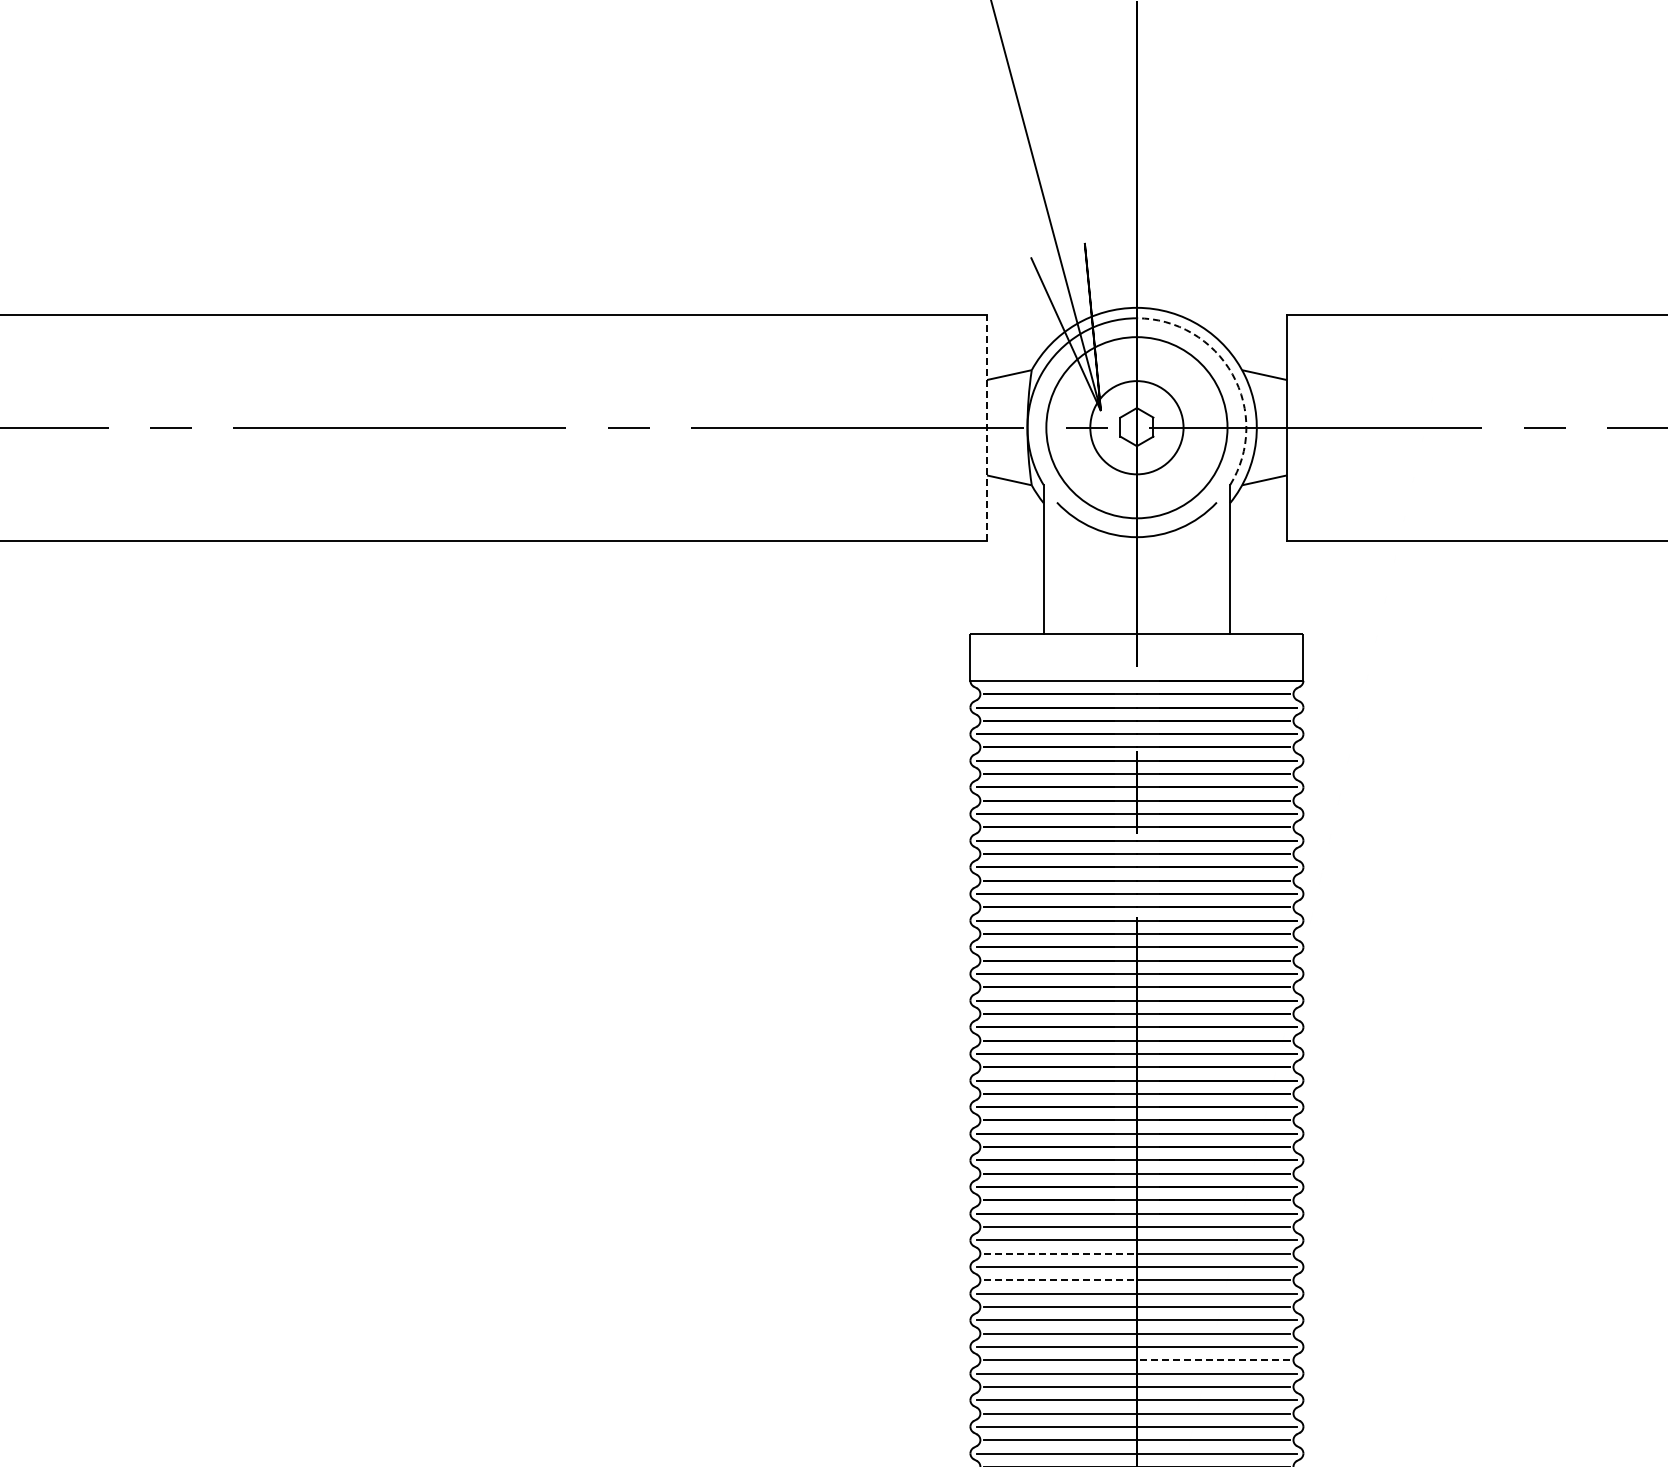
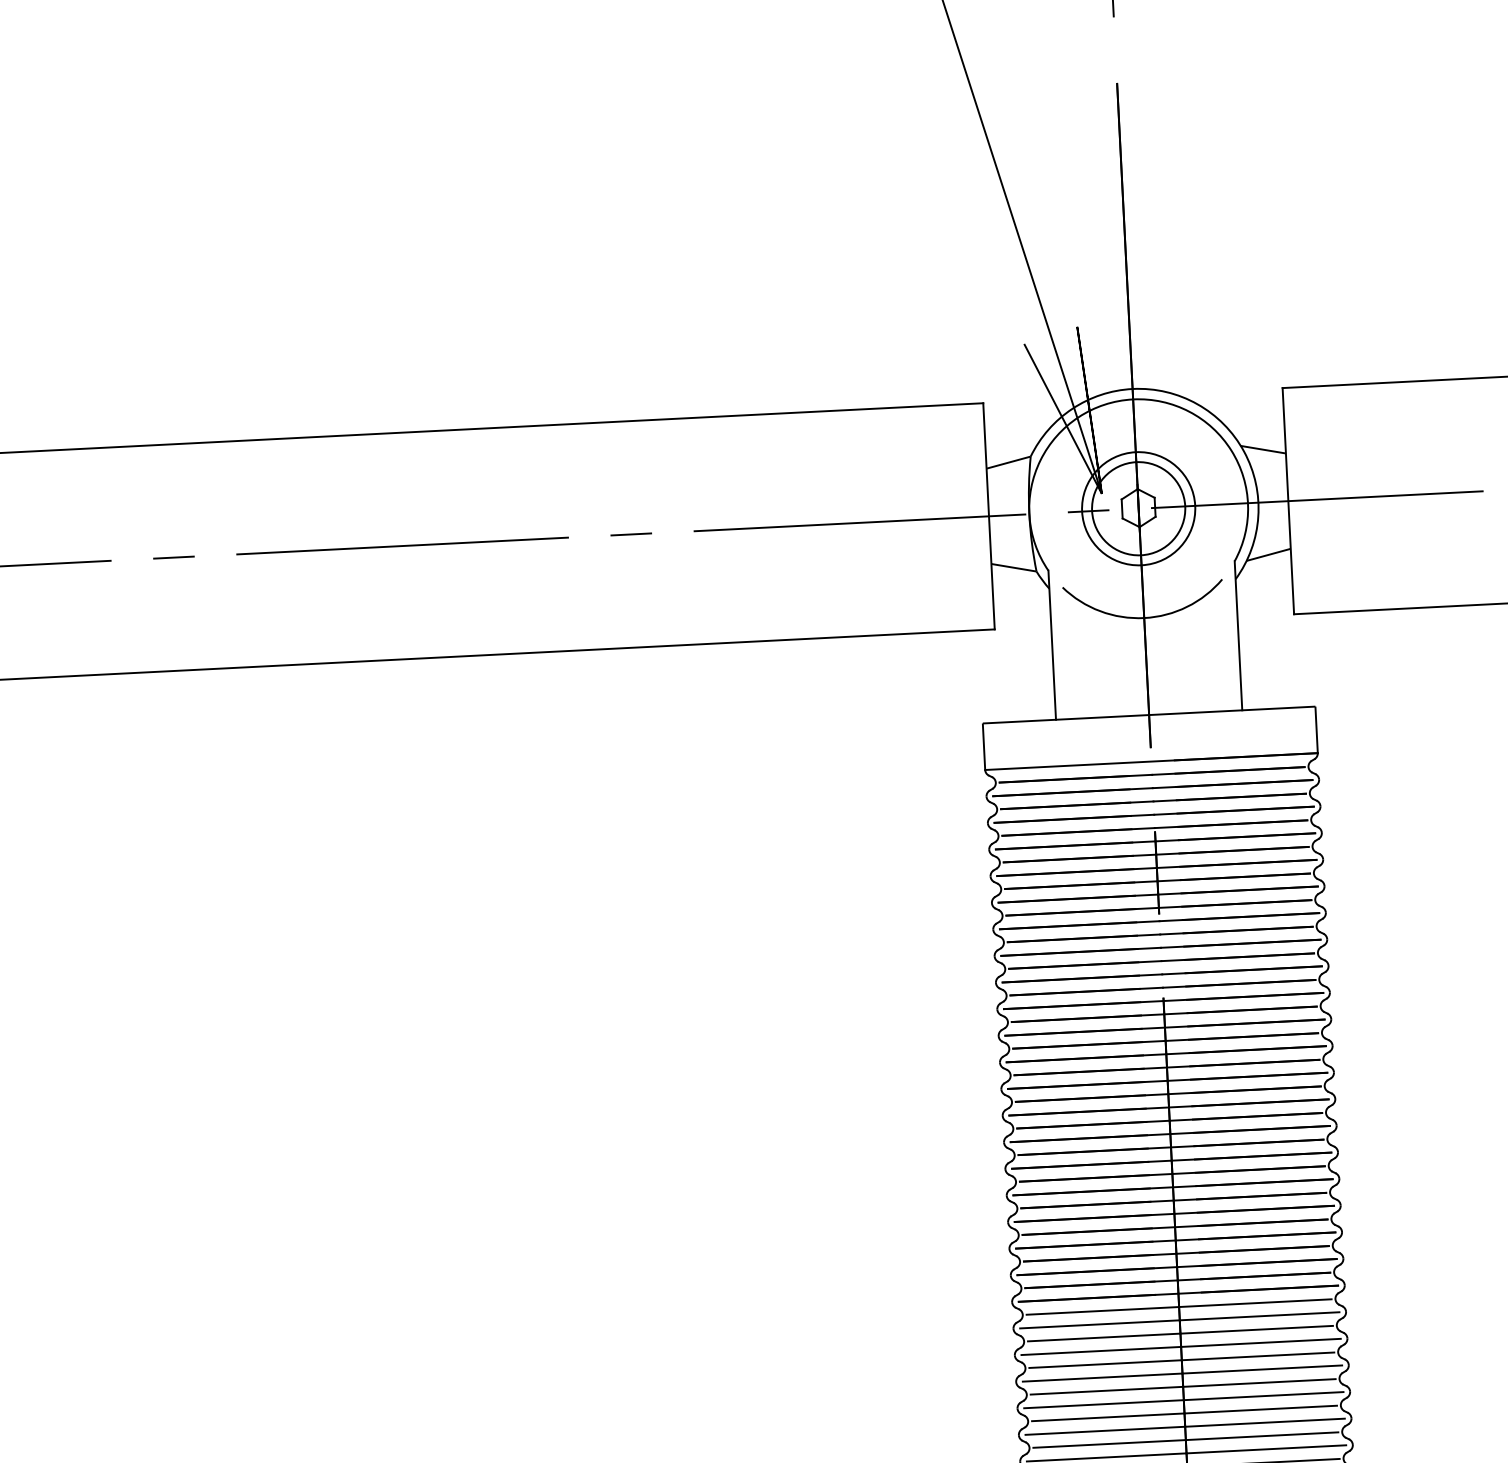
arc: (1232, 374) -> (1231, 450), dashed -> solid
line: (987, 427) -> (989, 516), dashed -> solid
circle: (1136, 427) -> (1138, 508), size x0.62
line: (1061, 1253) -> (1105, 1337), dashed -> solid
line: (1061, 1280) -> (1106, 1364), dashed -> solid
line: (1212, 1360) -> (1261, 1436), dashed -> solid

